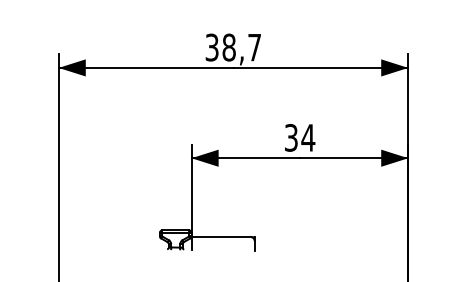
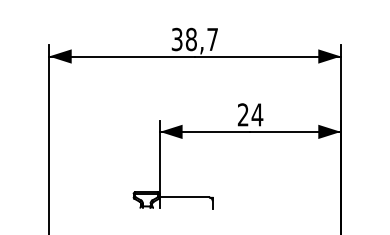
text: (291, 137) -> (243, 114), 34 -> 24

